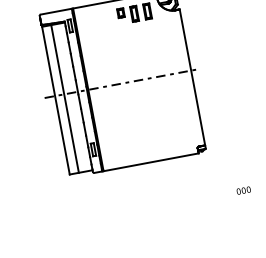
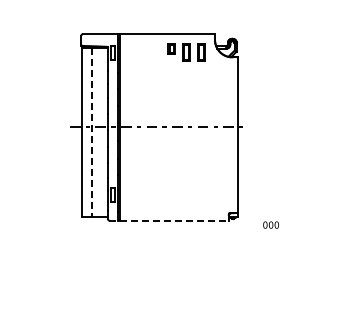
line: (65, 98) -> (92, 132), solid -> dashed
line: (146, 163) -> (169, 220), solid -> dashed
text: (243, 190) -> (270, 224), moved

